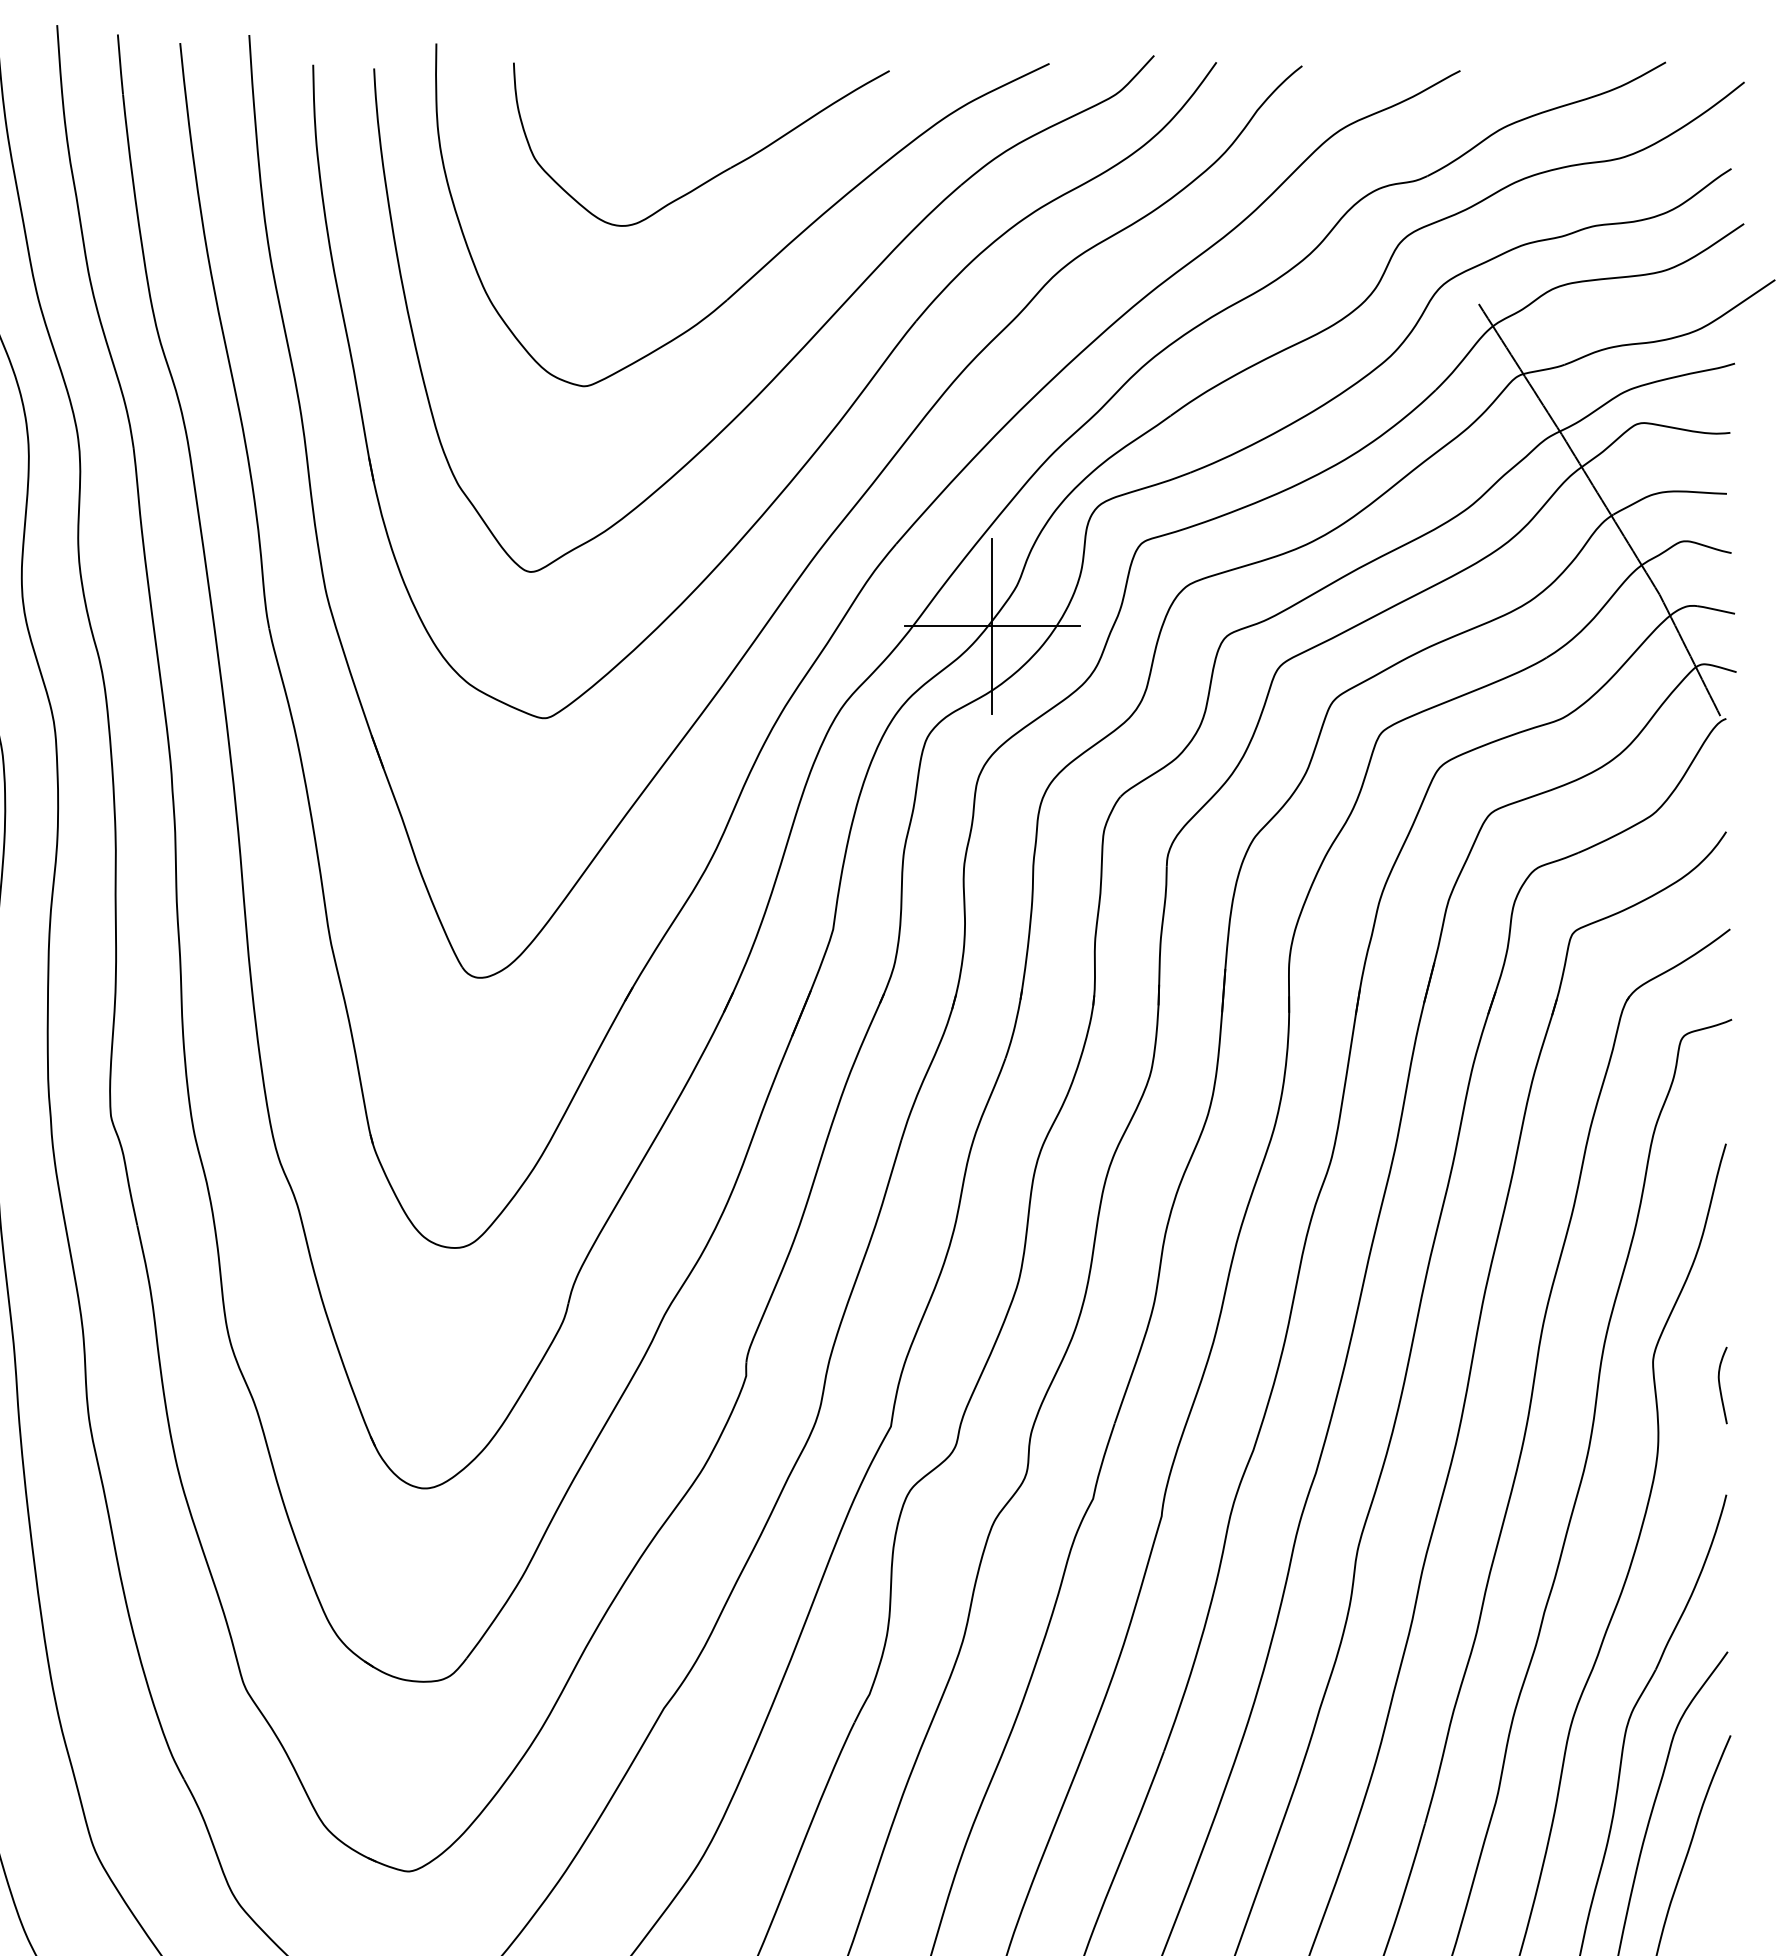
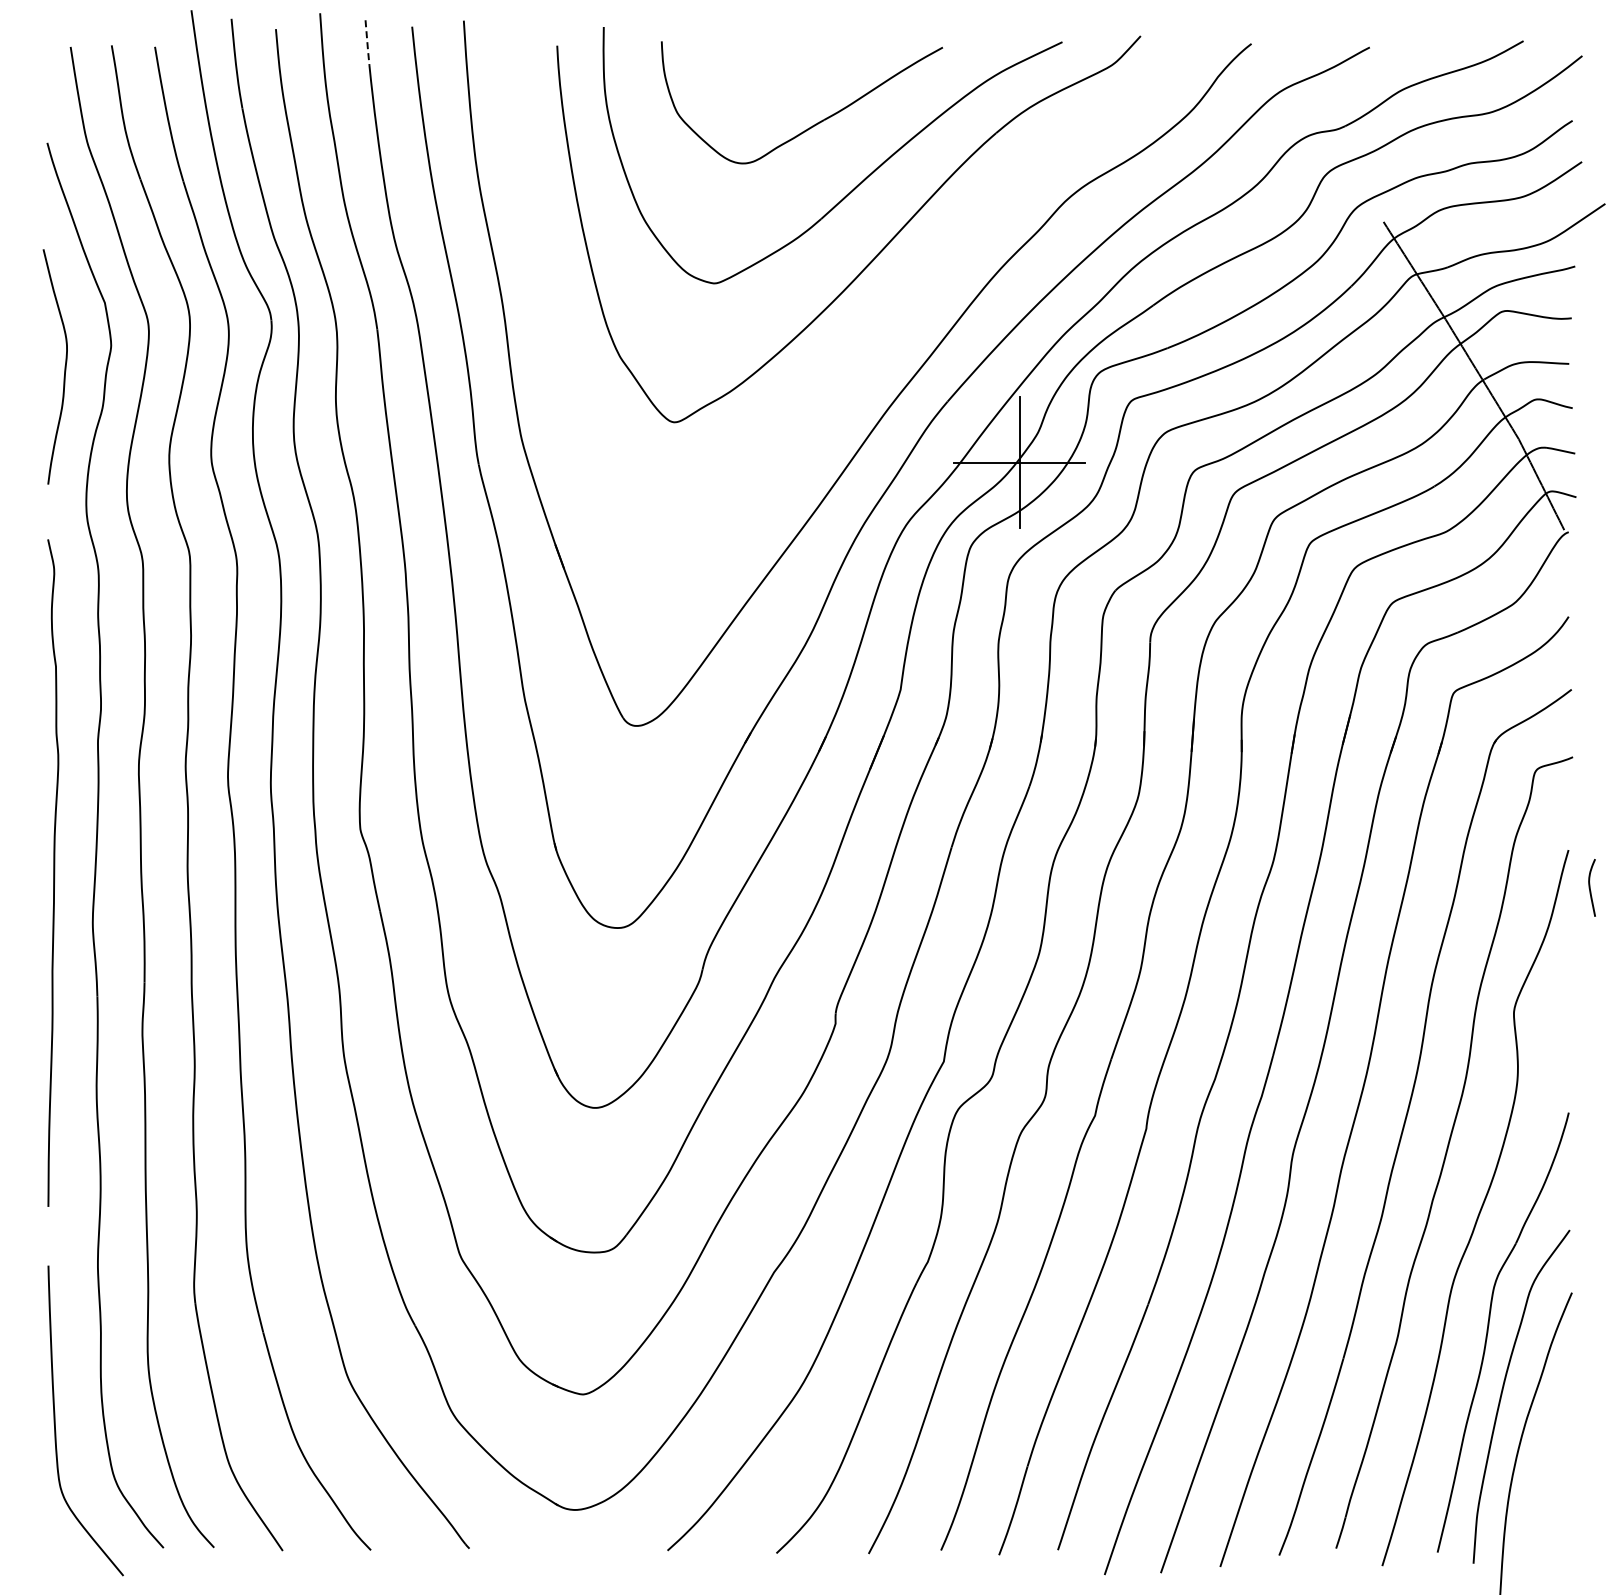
line: (120, 65) -> (367, 43), solid -> dashed
part: (826, 435) -> (895, 320), removed
curve: (1720, 1384) -> (1590, 887), moved

